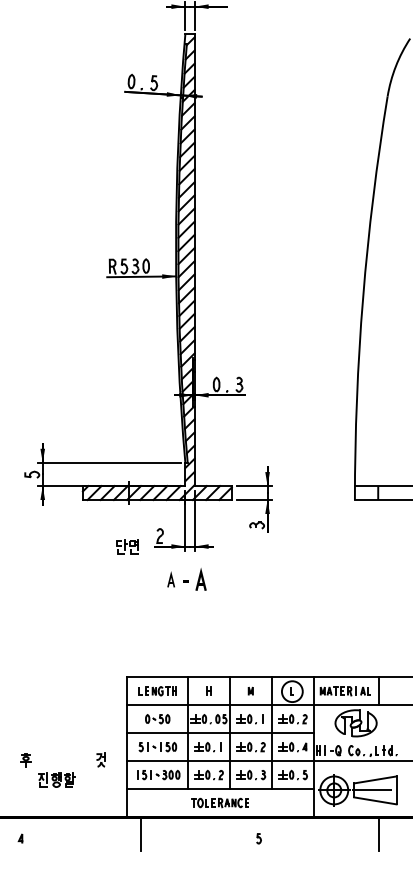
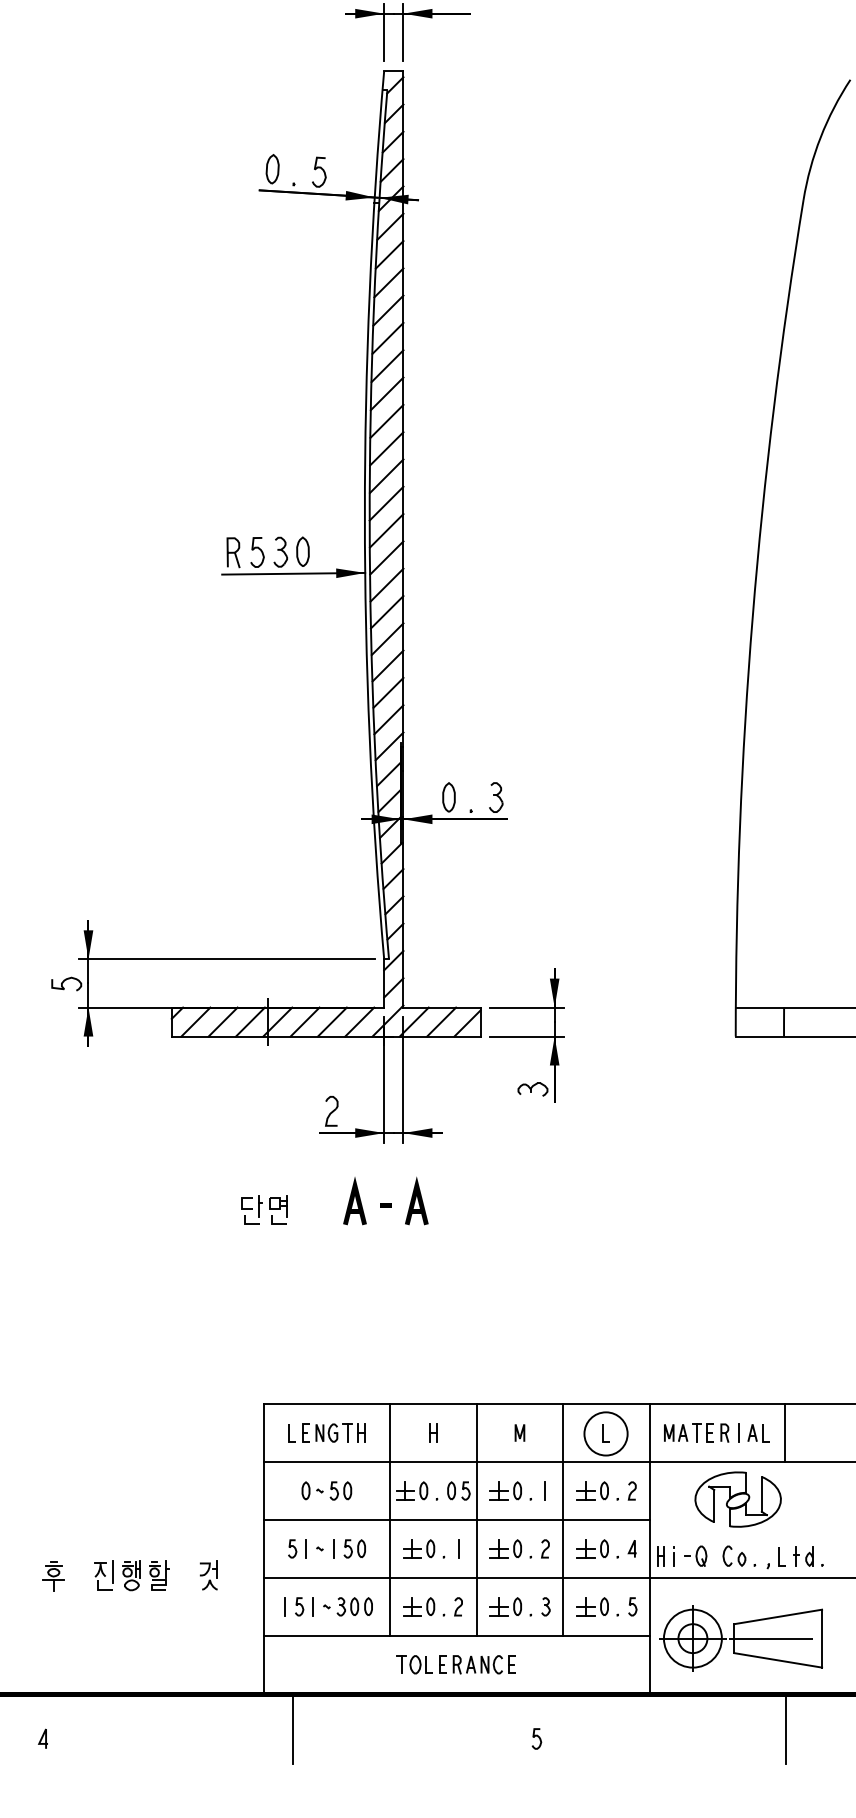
part: (127, 546) -> (264, 1209), moved
part: (170, 579) -> (353, 1201), size x1.43
part: (56, 779) -> (131, 1574), moved

